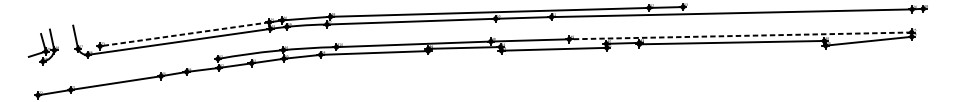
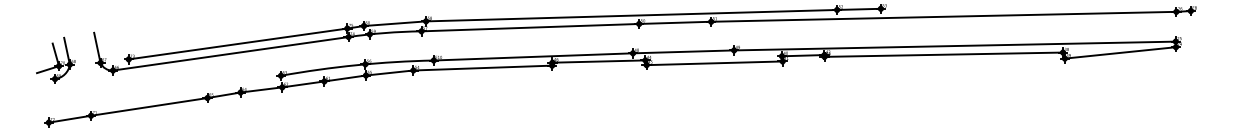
line: (184, 34) -> (237, 44), dashed -> solid
line: (740, 36) -> (954, 46), dashed -> solid

